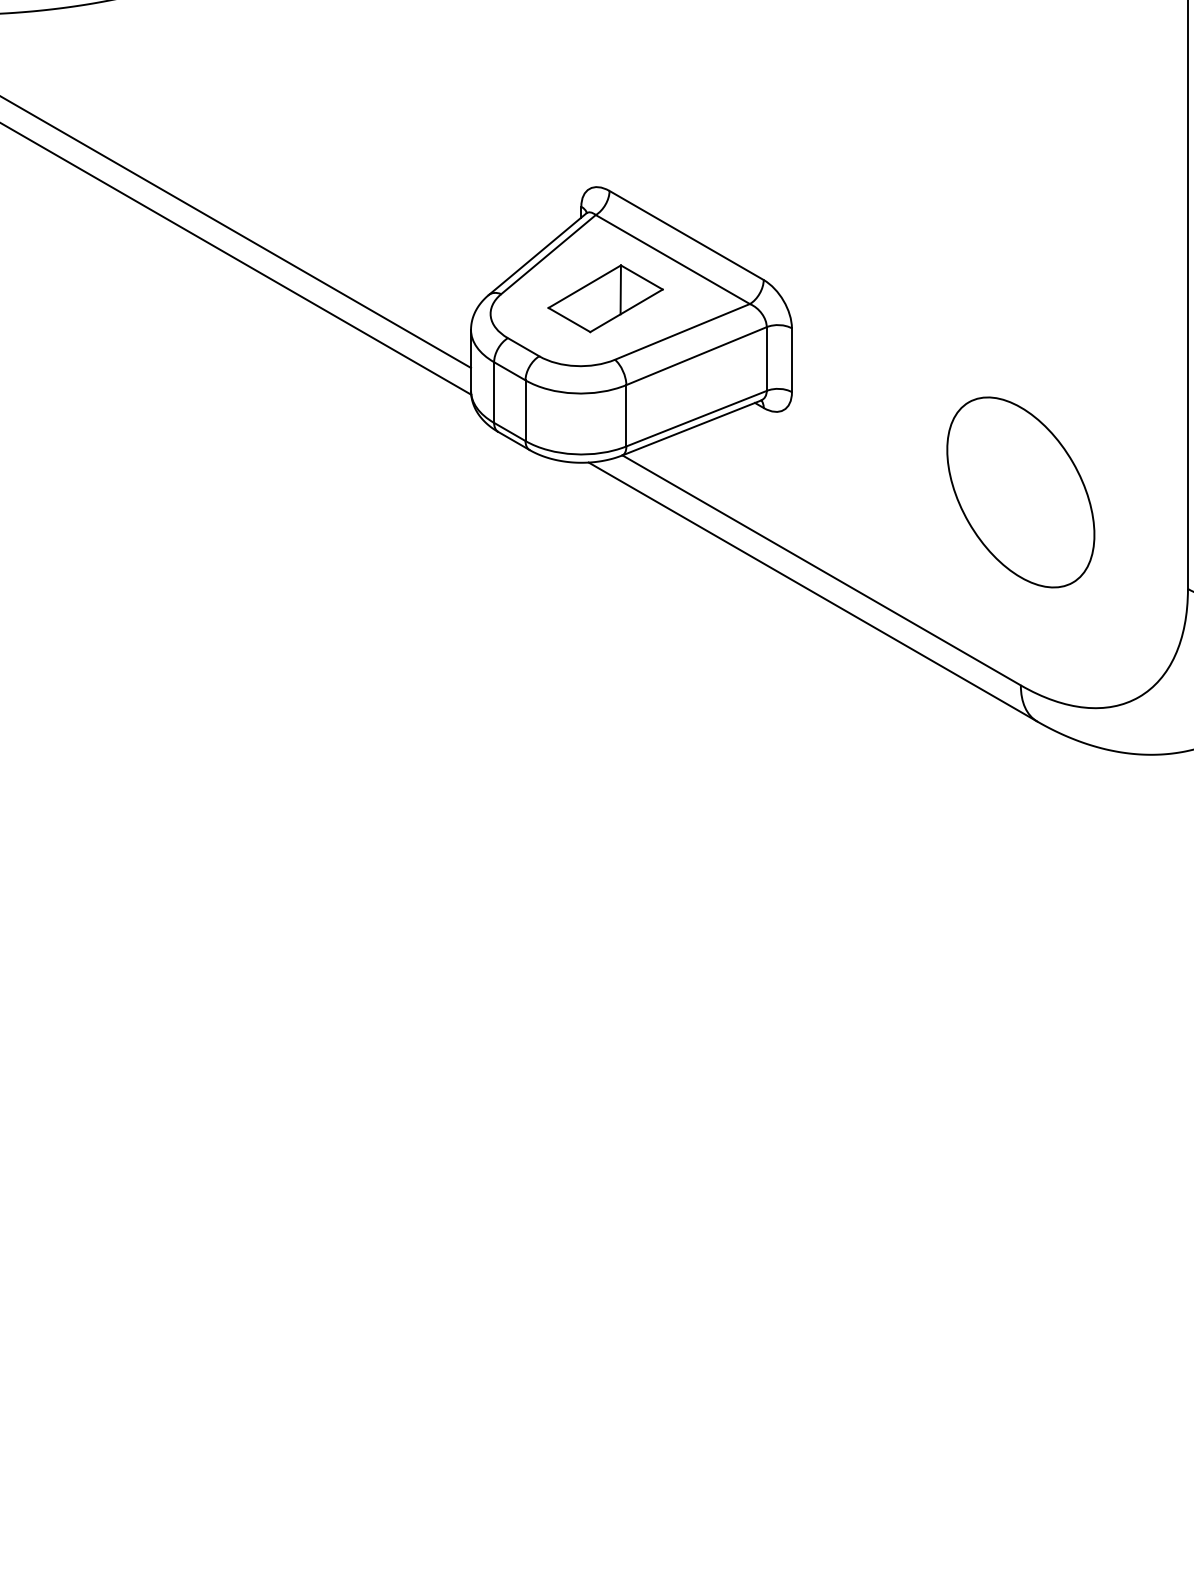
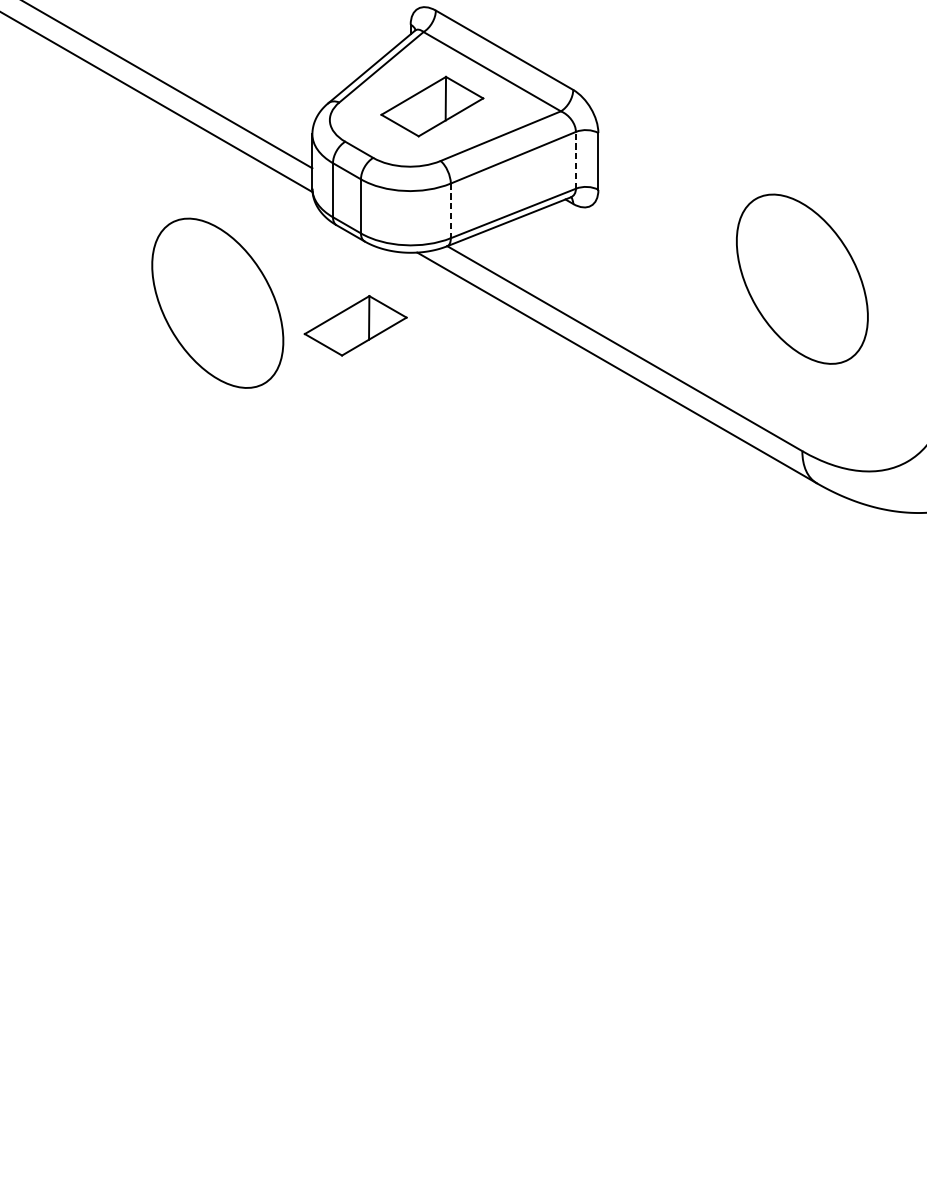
line: (766, 359) -> (575, 160), solid -> dashed
line: (626, 415) -> (450, 210), solid -> dashed
part: (364, 519) -> (217, 303), added
part: (519, 544) -> (355, 325), added

